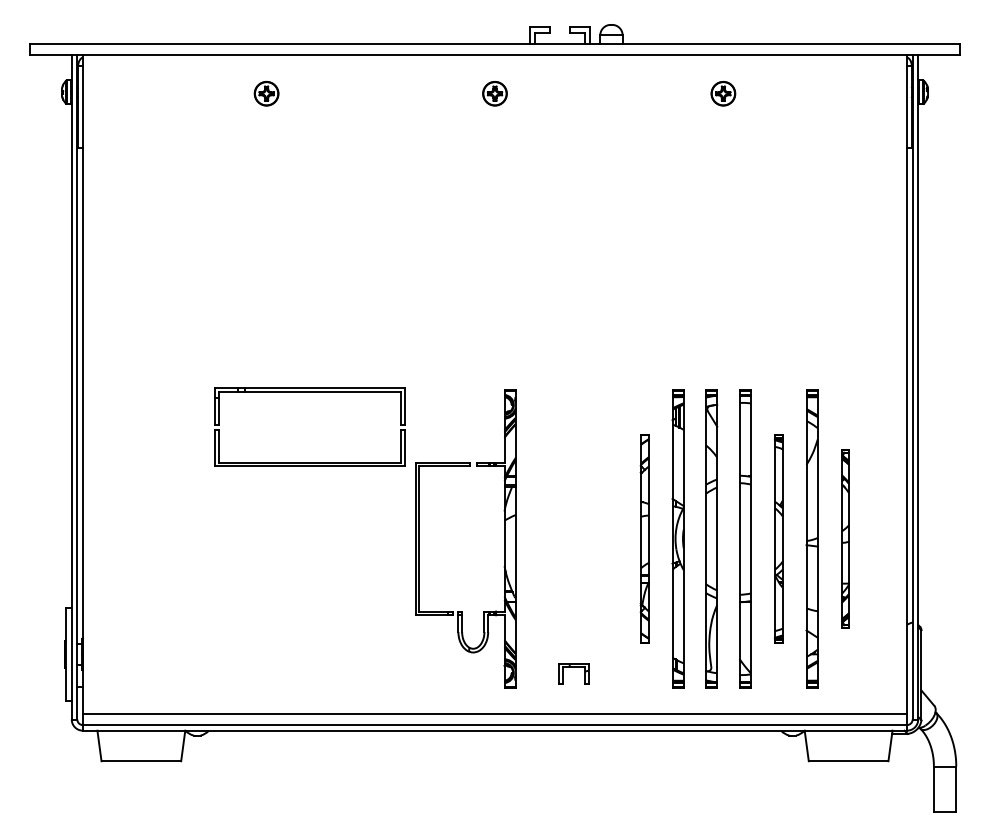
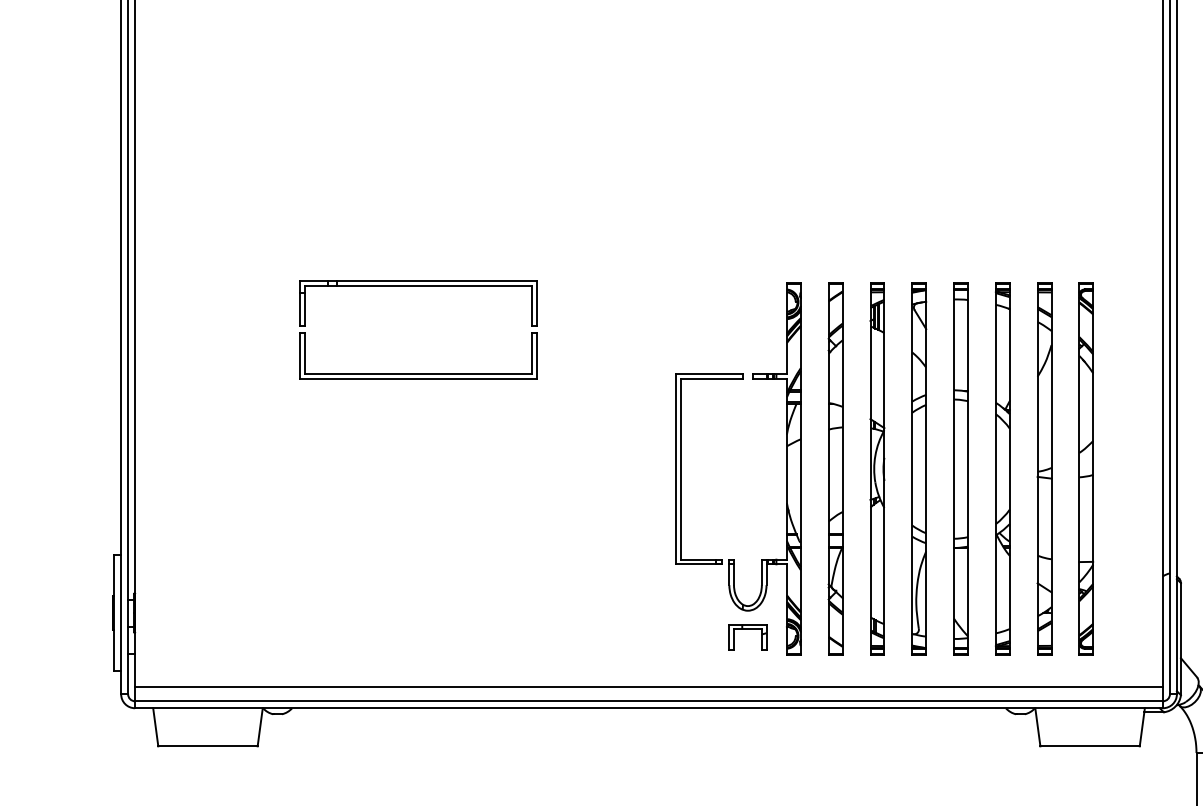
part: (504, 538) -> (786, 468), moved
part: (644, 538) -> (835, 468), size x1.43
part: (778, 538) -> (1002, 468), size x1.43
part: (845, 538) -> (1086, 468), size x1.67

